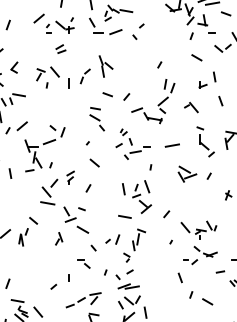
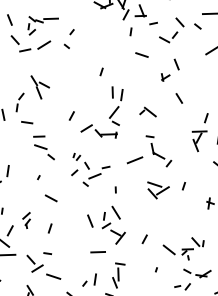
part: (207, 79) -> (169, 69), moved
line: (107, 94) -> (26, 122), moved
part: (205, 141) -> (159, 150), moved

